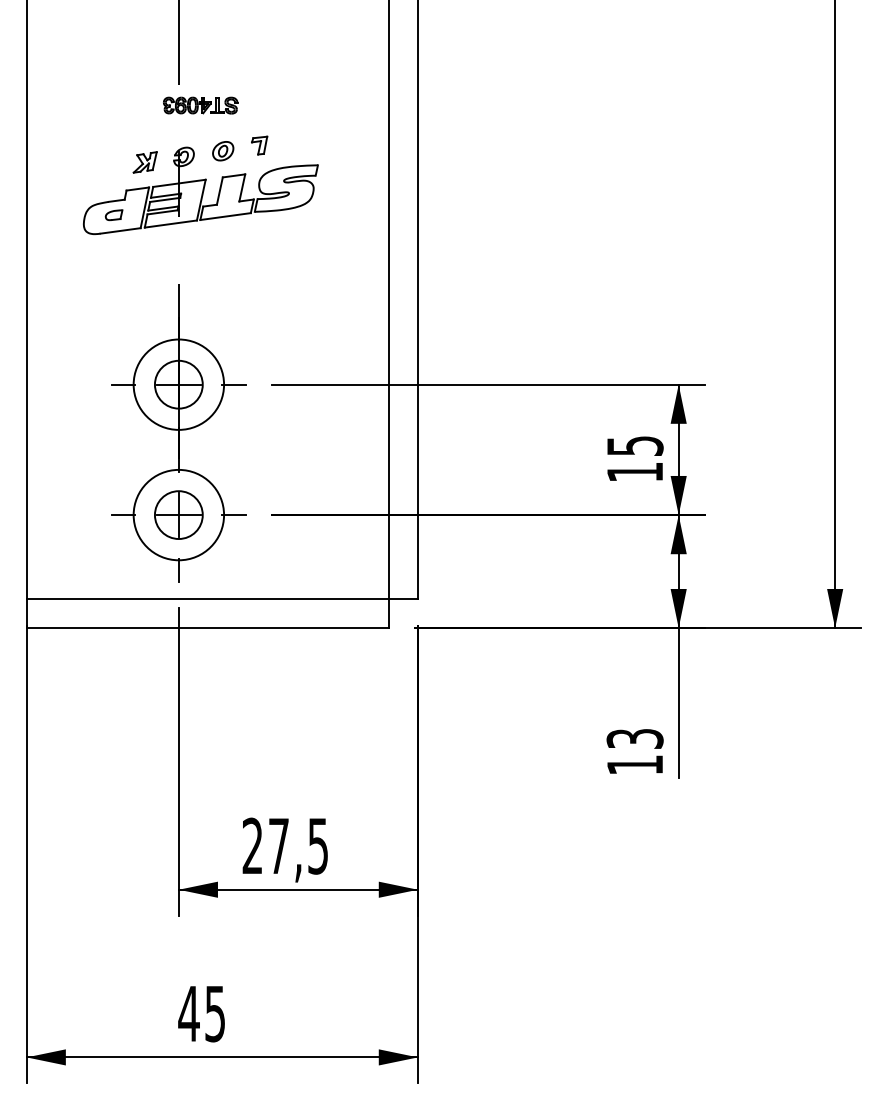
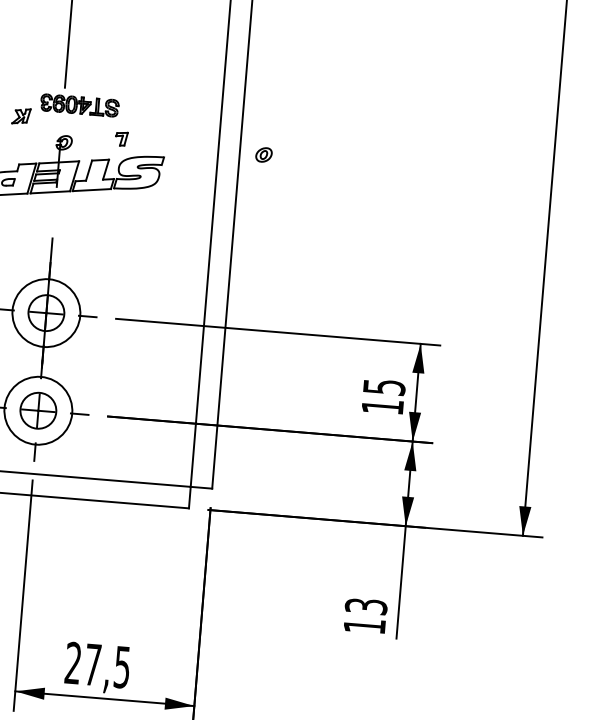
part: (200, 105) -> (79, 105), size x1.4
part: (223, 151) -> (264, 155), moved
part: (144, 162) -> (20, 116), moved

